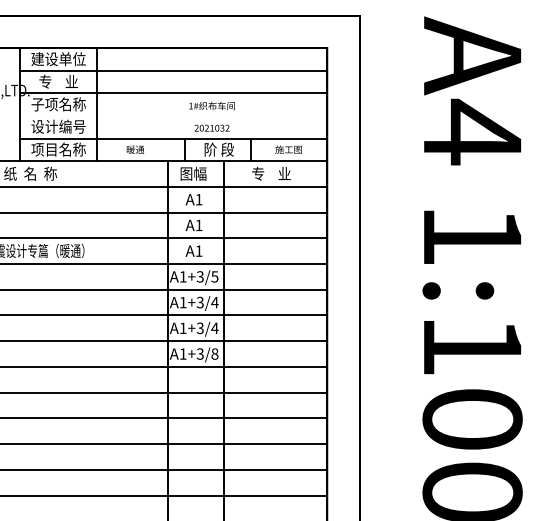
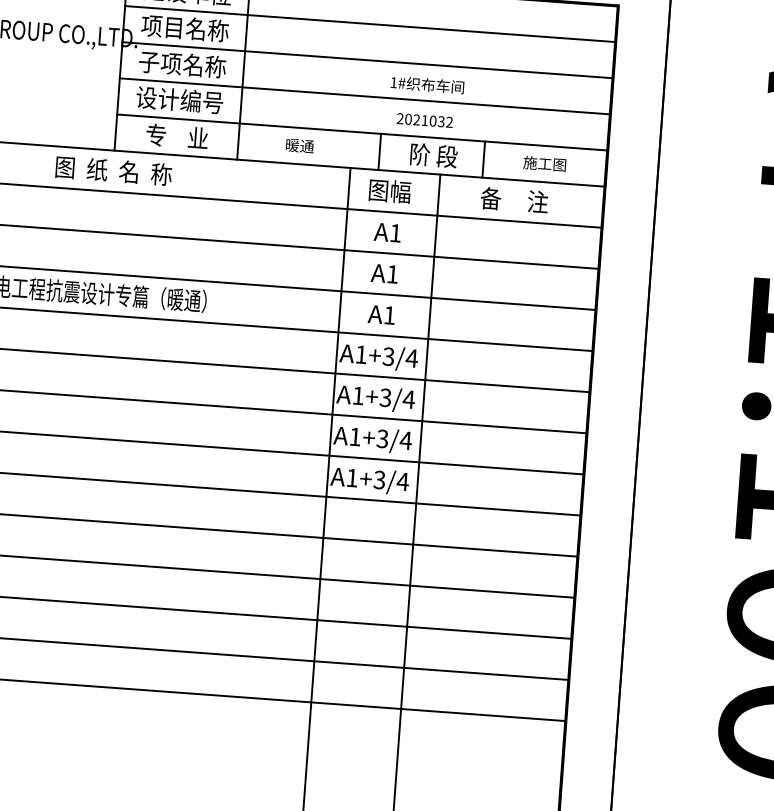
text: (58, 81) -> (184, 27), 专    业 -> 项目名称
line: (173, 115) -> (364, 95), added
text: (58, 149) -> (176, 136), 项目名称 -> 专    业
text: (271, 173) -> (514, 199), 专    业 -> 备     注
text: (214, 276) -> (411, 357), A1+3/5 -> A1+3/4
text: (214, 353) -> (402, 480), A1+3/8 -> A1+3/4

